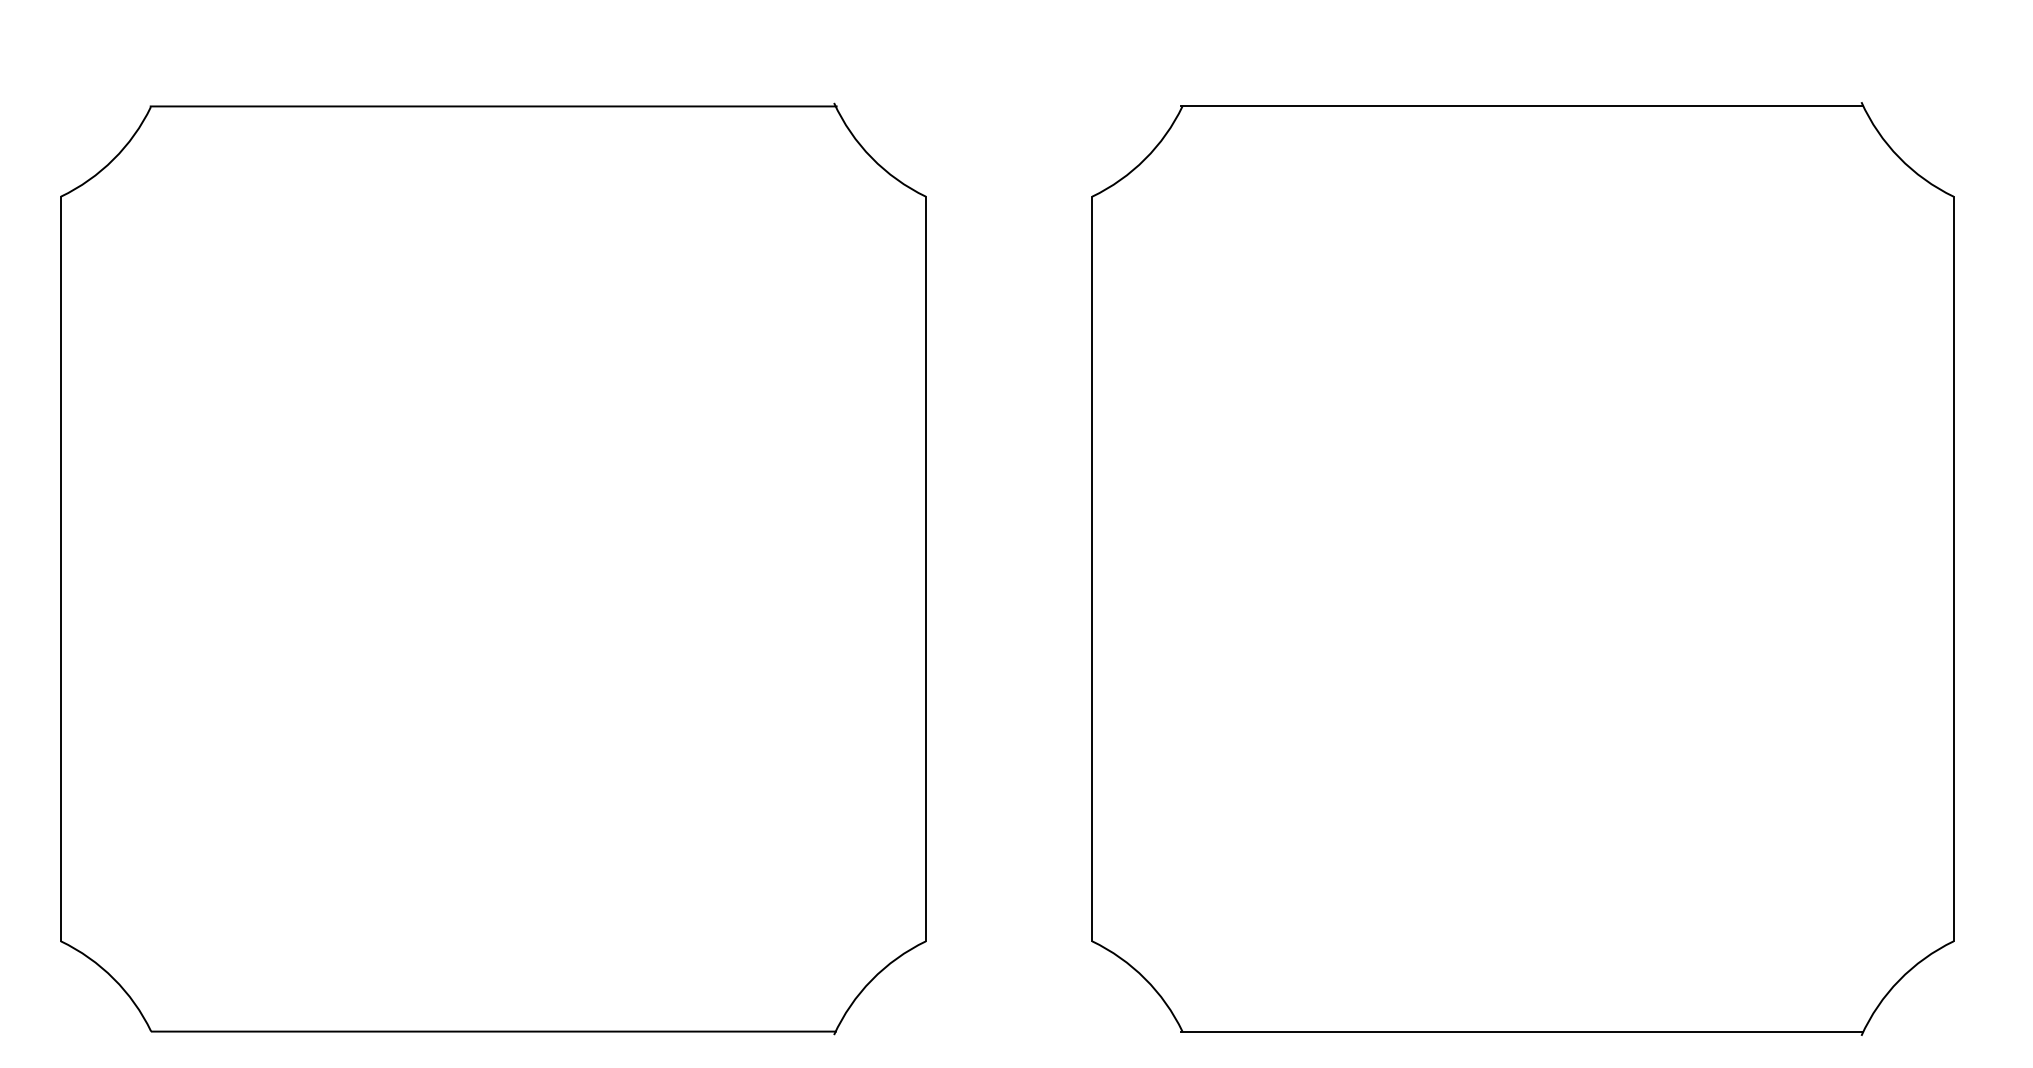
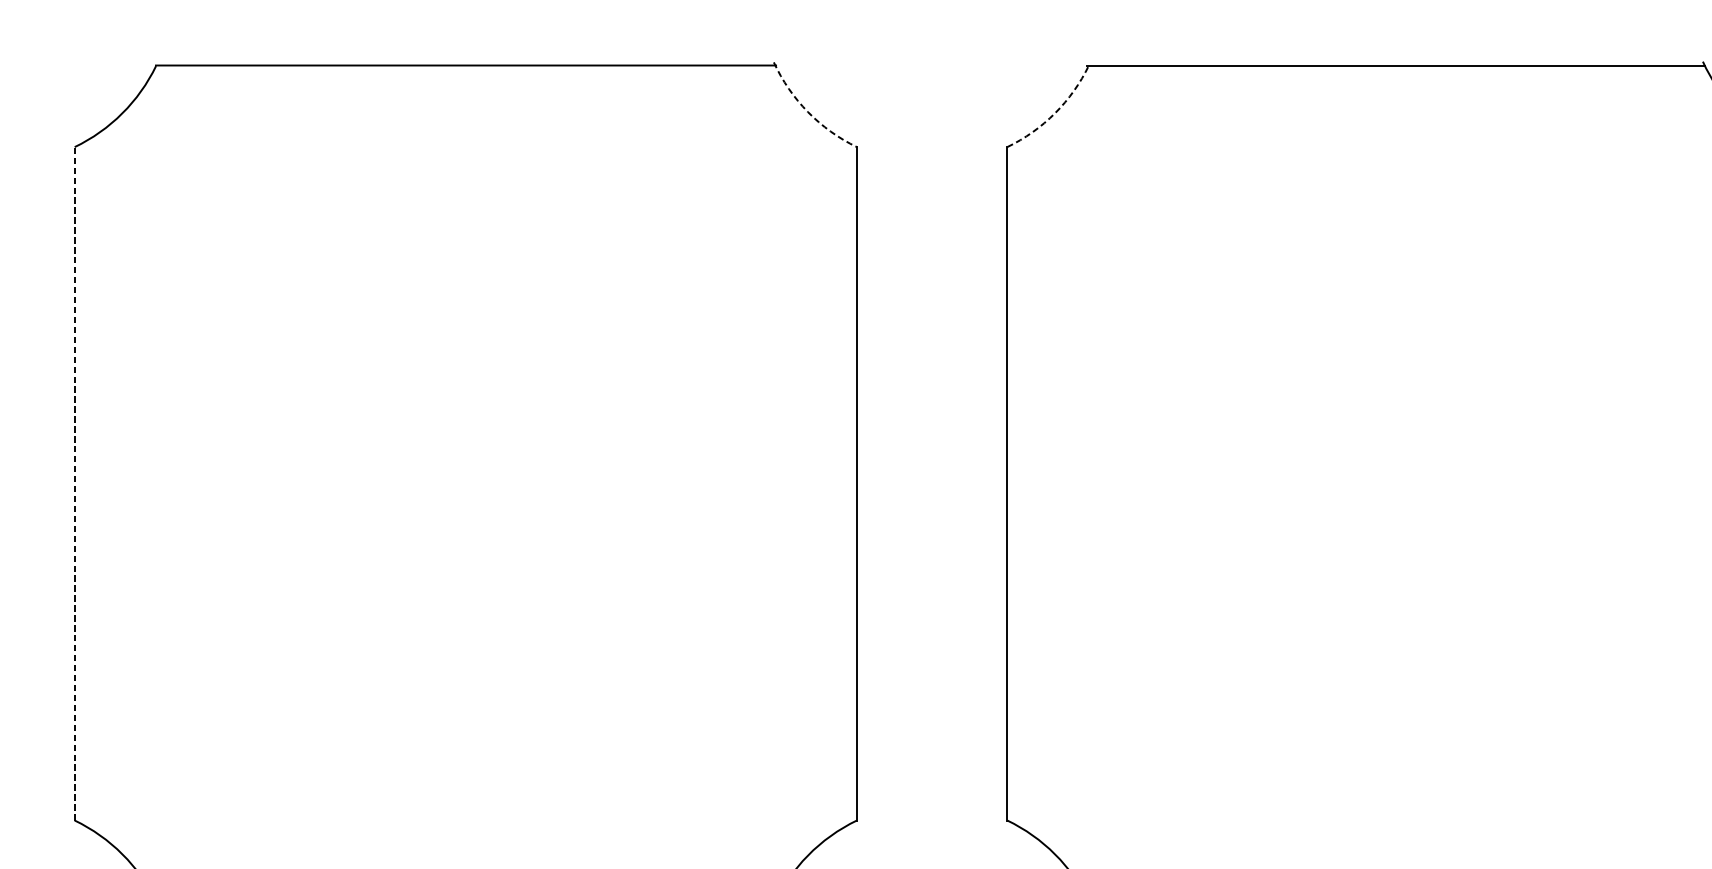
arc: (871, 157) -> (807, 111), solid -> dashed
arc: (1145, 159) -> (1055, 113), solid -> dashed
line: (60, 568) -> (74, 483), solid -> dashed

